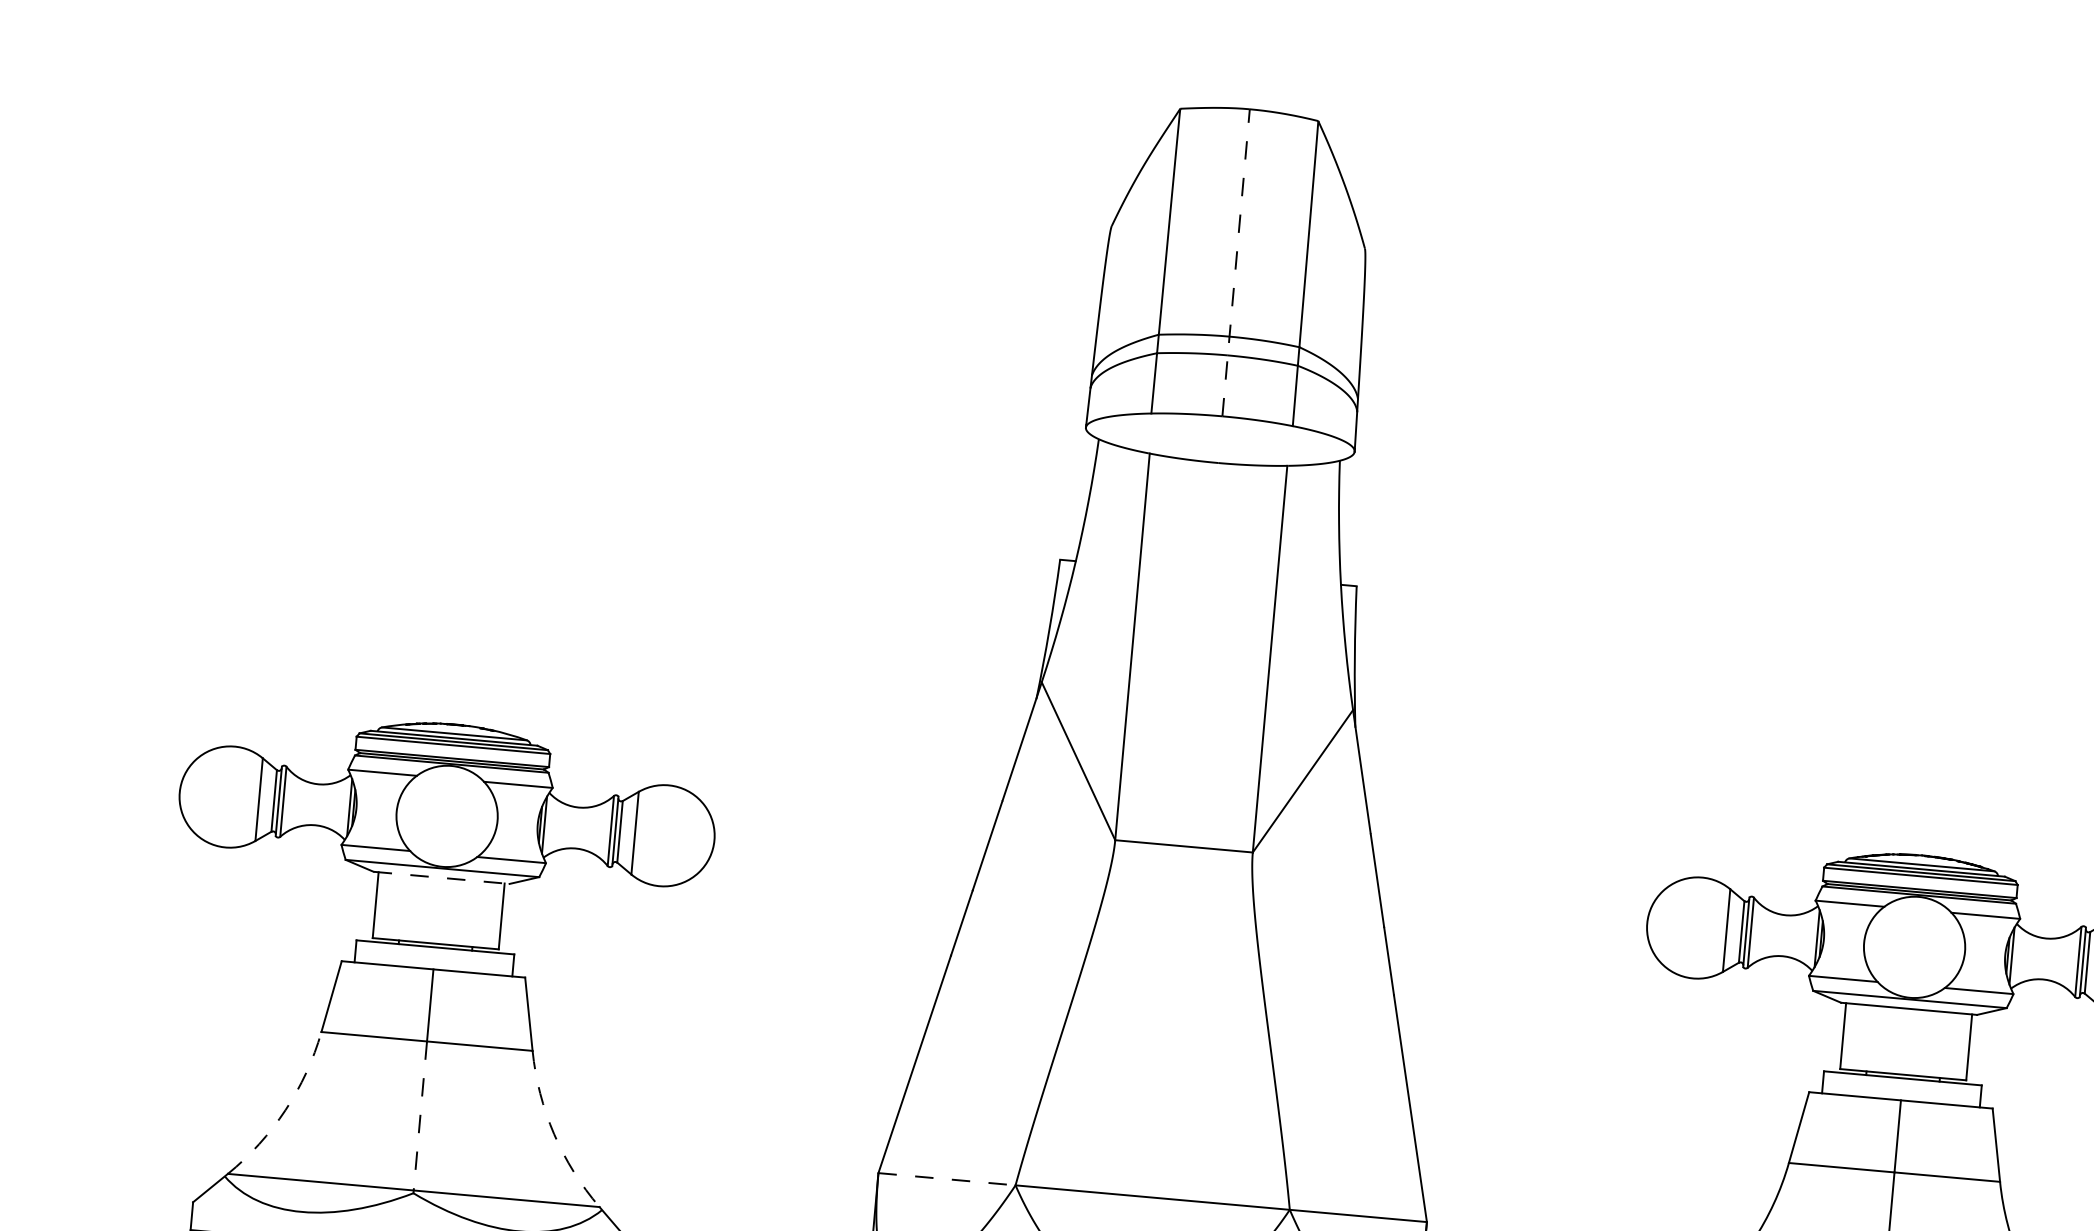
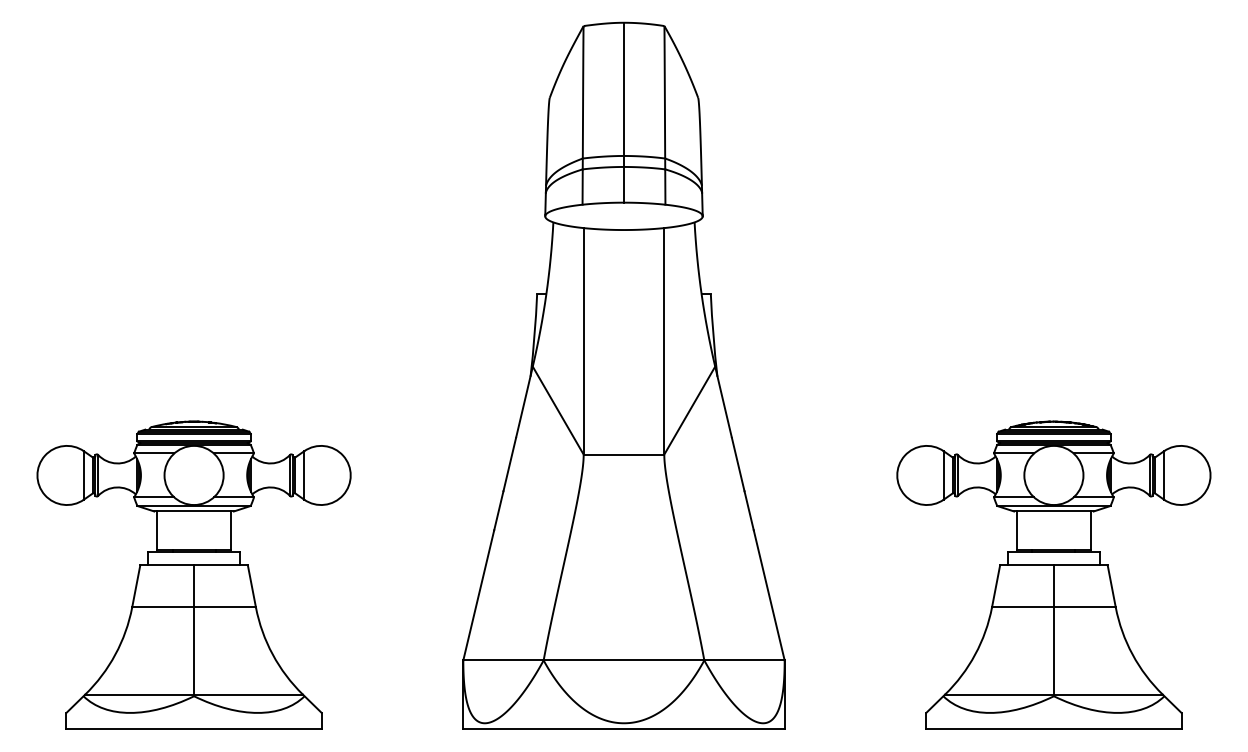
line: (1236, 262) -> (624, 112), dashed -> solid
line: (442, 877) -> (194, 511), dashed -> solid
arc: (285, 1110) -> (115, 654), dashed -> solid
line: (421, 1115) -> (194, 650), dashed -> solid
arc: (553, 1133) -> (272, 654), dashed -> solid
line: (947, 1179) -> (503, 660), dashed -> solid

